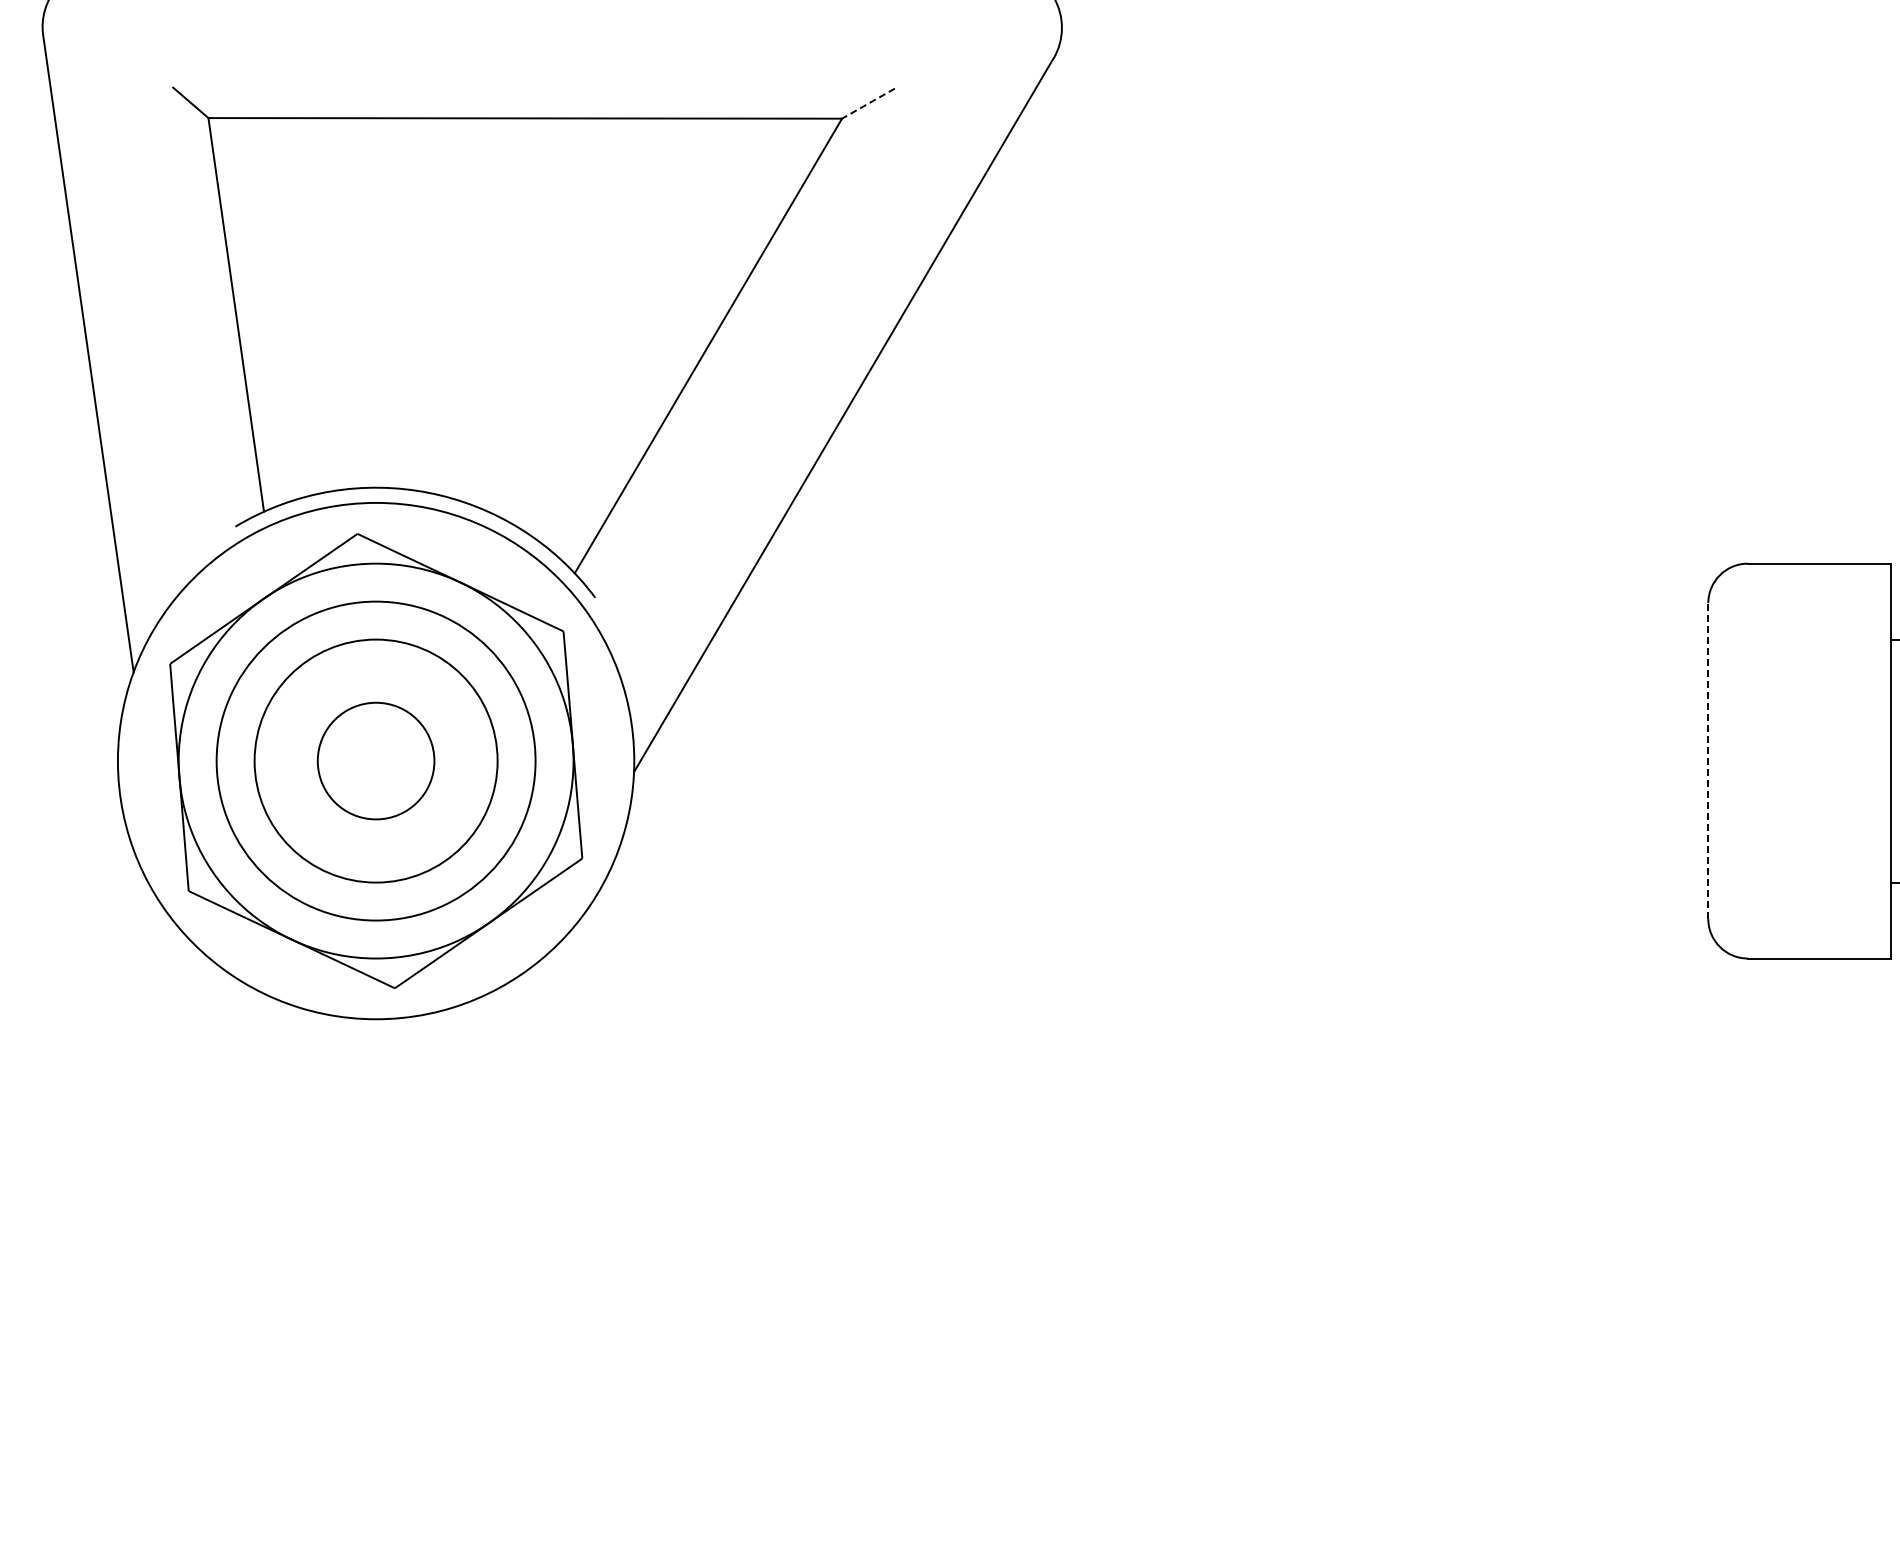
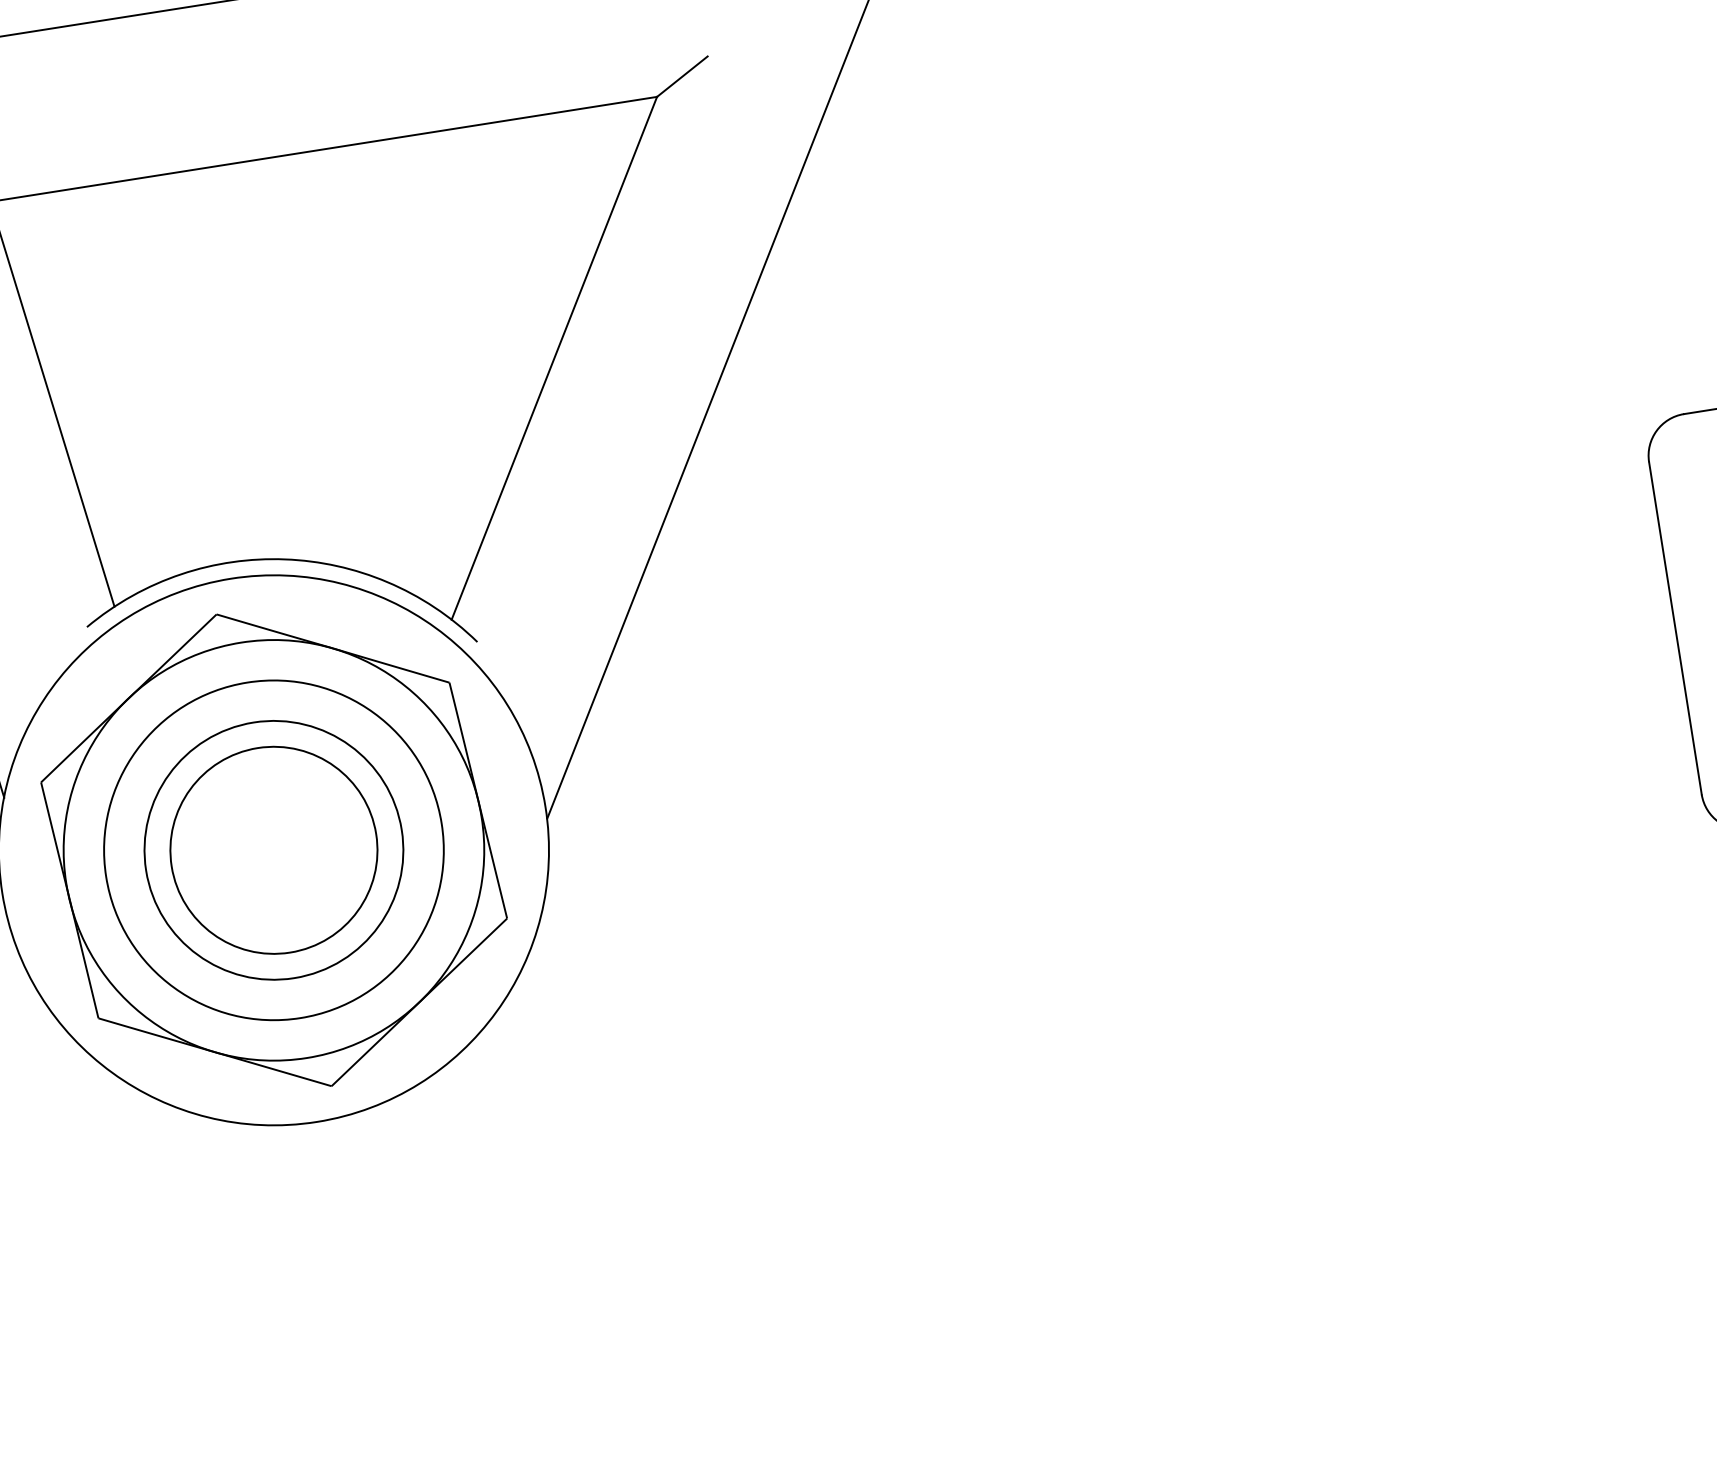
line: (868, 103) -> (682, 76), dashed -> solid
circle: (375, 760) -> (273, 849), size x1.67
line: (1708, 761) -> (1675, 628), dashed -> solid

